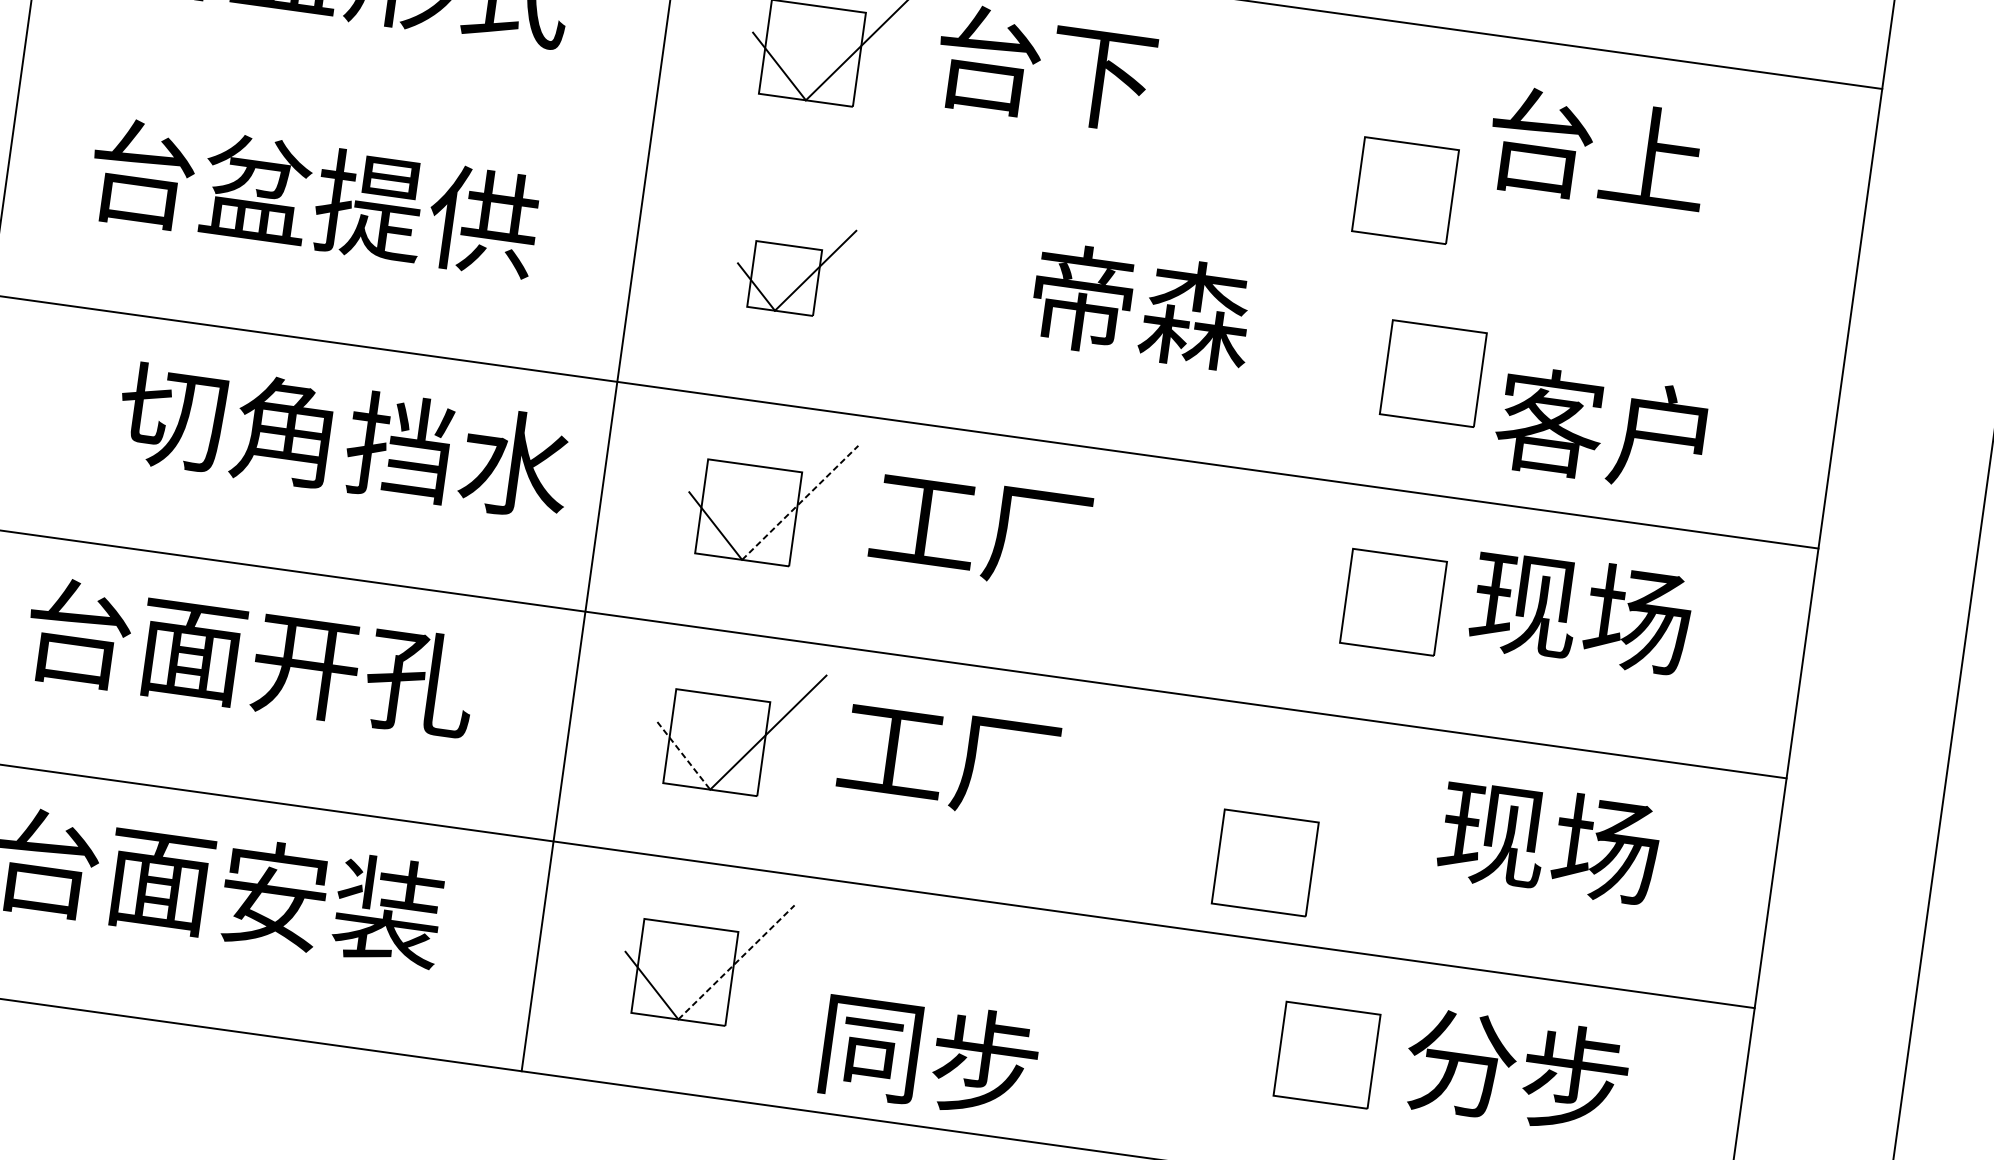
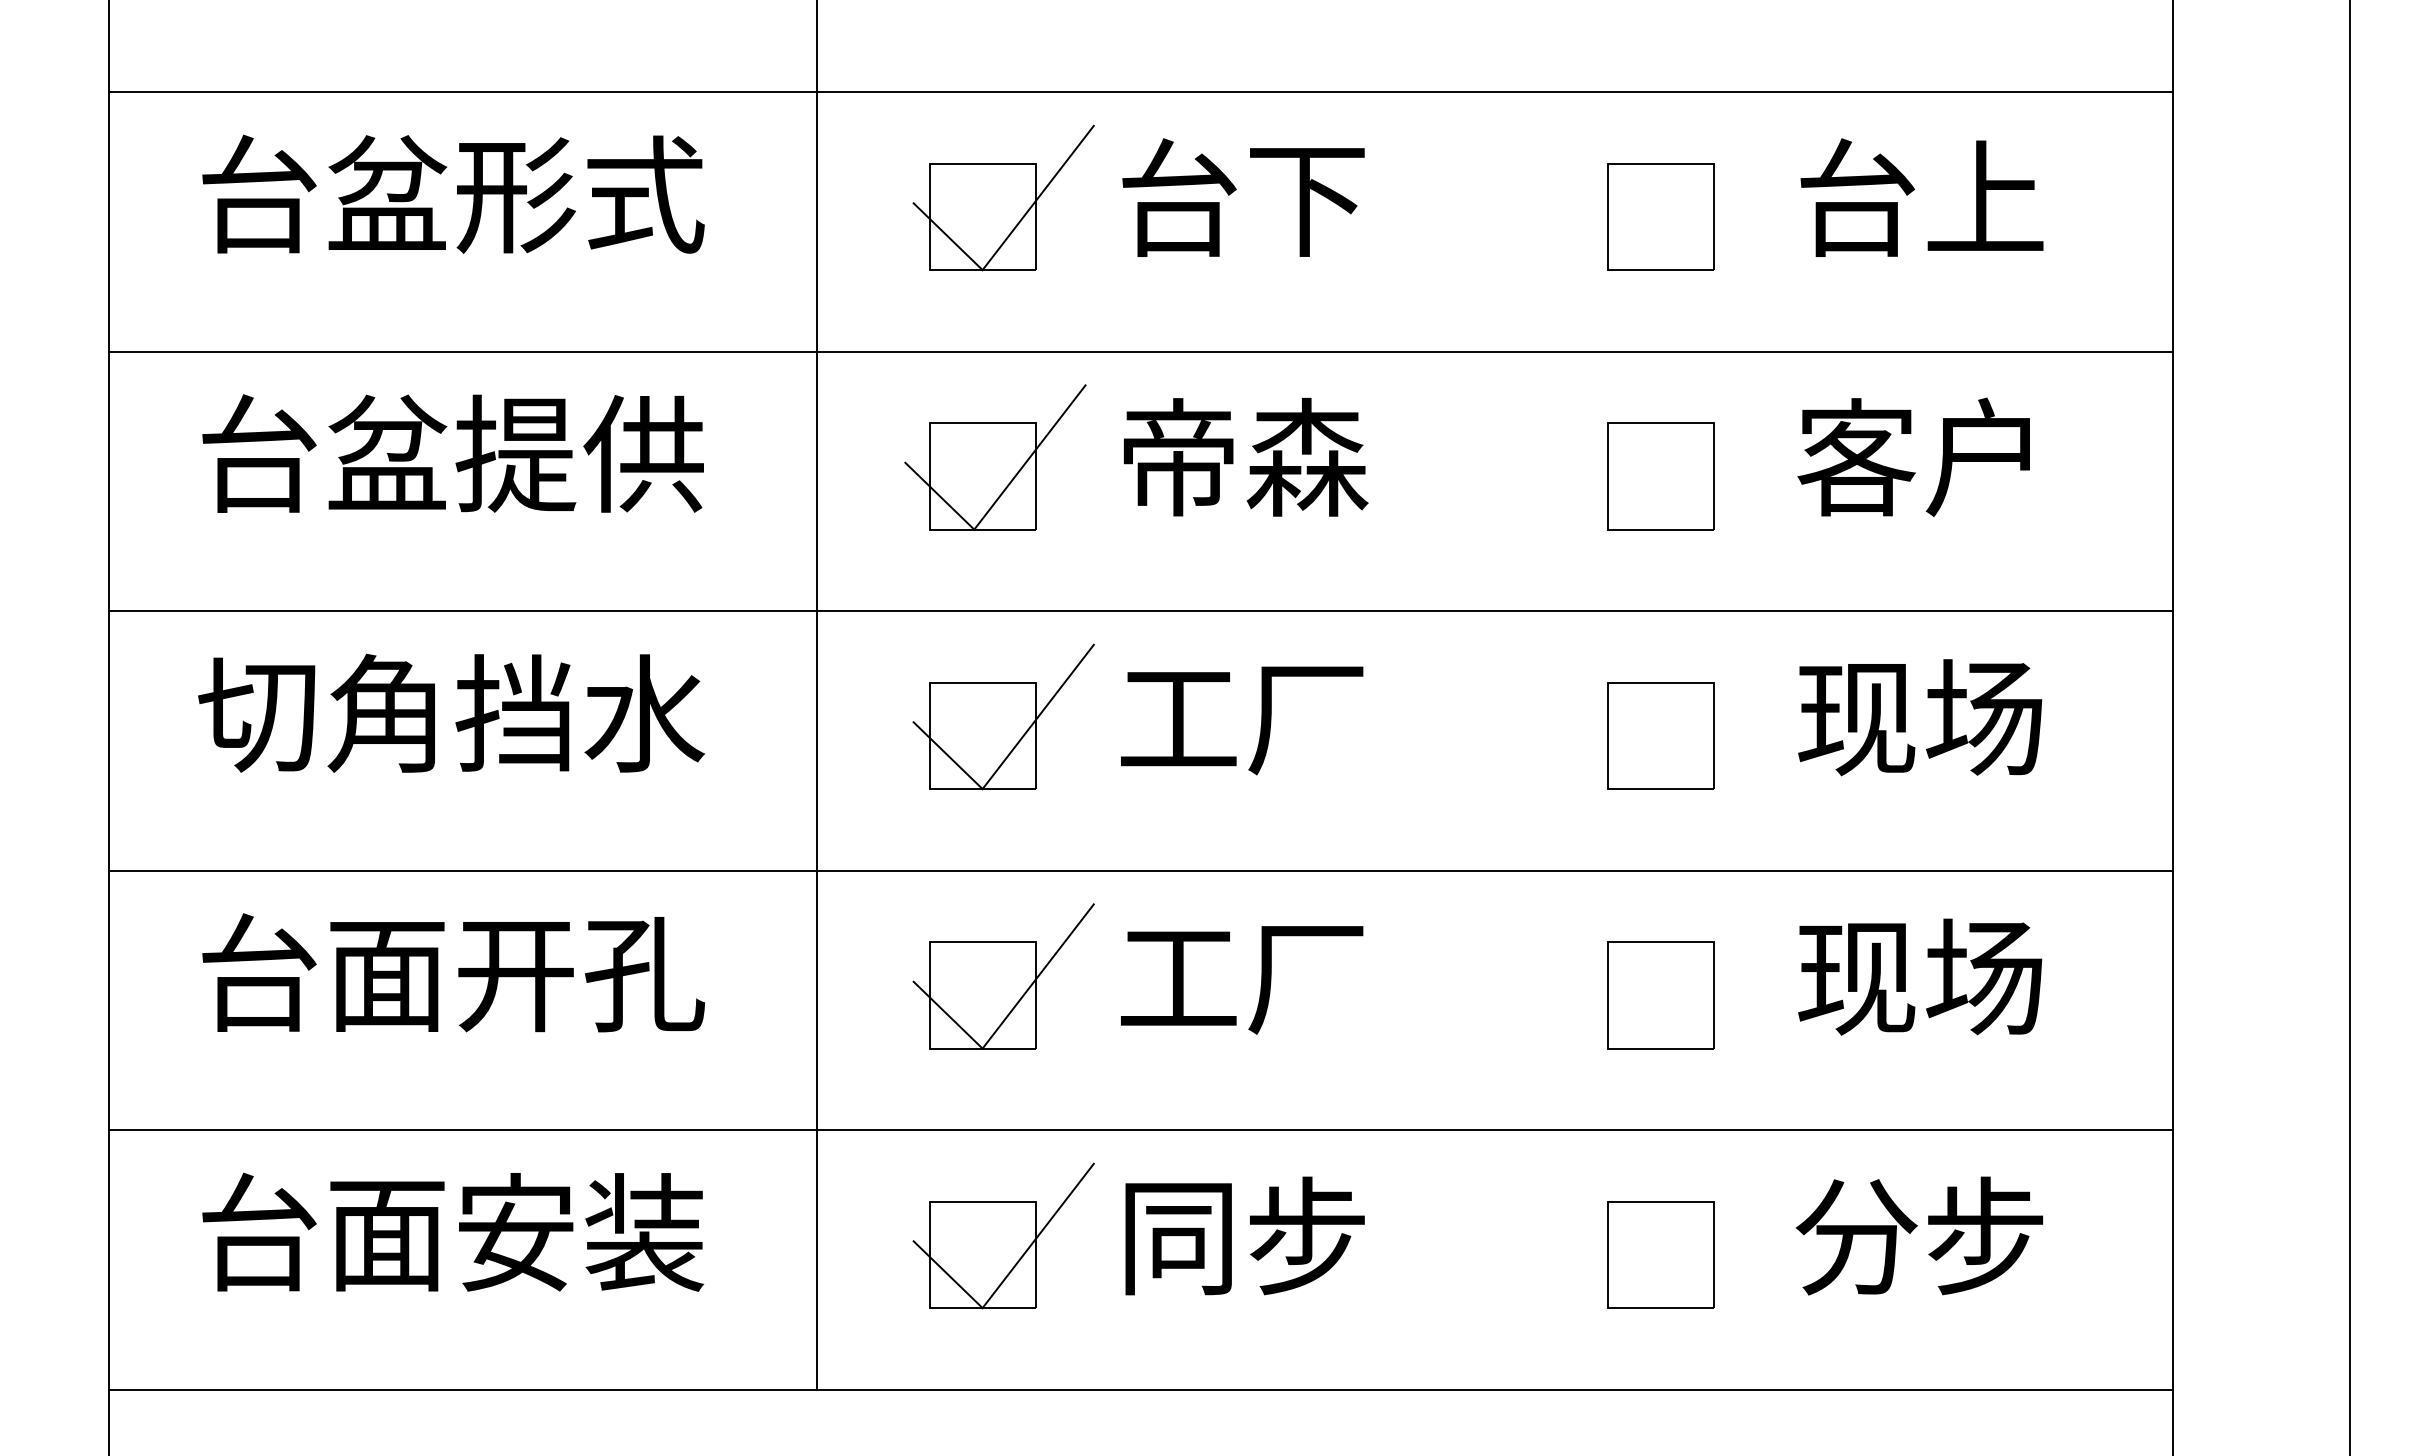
text: (1597, 150) -> (1921, 197), moved
part: (1405, 190) -> (1660, 216), moved
line: (936, 191) -> (1141, 351), added
part: (794, 267) -> (995, 457), size x1.43
text: (1142, 307) -> (1246, 457), moved
part: (1433, 373) -> (1660, 476), moved
text: (1600, 428) -> (1913, 456), moved
text: (344, 439) -> (451, 712), moved
line: (800, 502) -> (1038, 716), dashed -> solid
part: (1393, 601) -> (1660, 735), moved
line: (684, 756) -> (948, 1015), dashed -> solid
part: (1265, 862) -> (1660, 995), moved
line: (736, 962) -> (1038, 1235), dashed -> solid
text: (929, 1054) -> (1244, 1235), moved
part: (1326, 1054) -> (1660, 1254), moved

